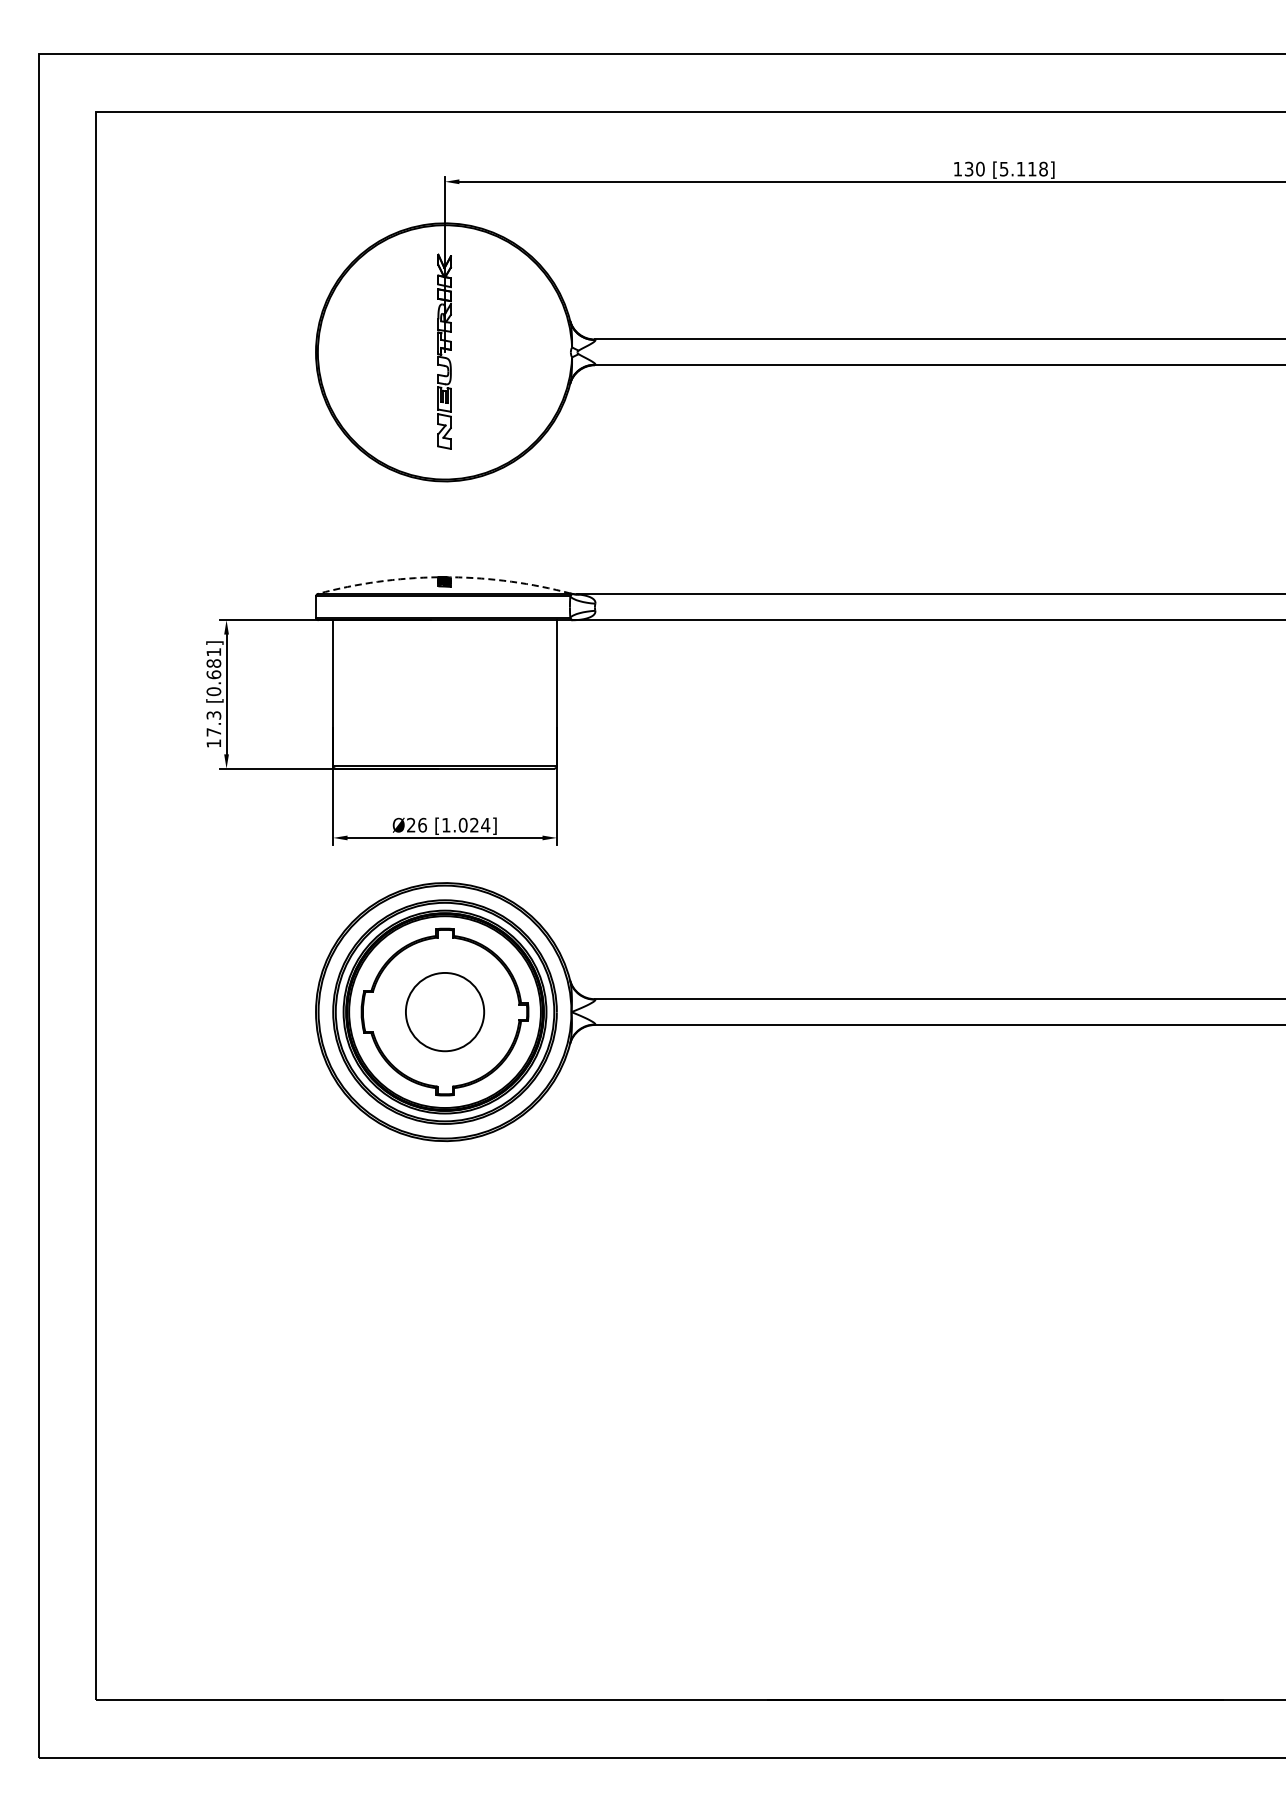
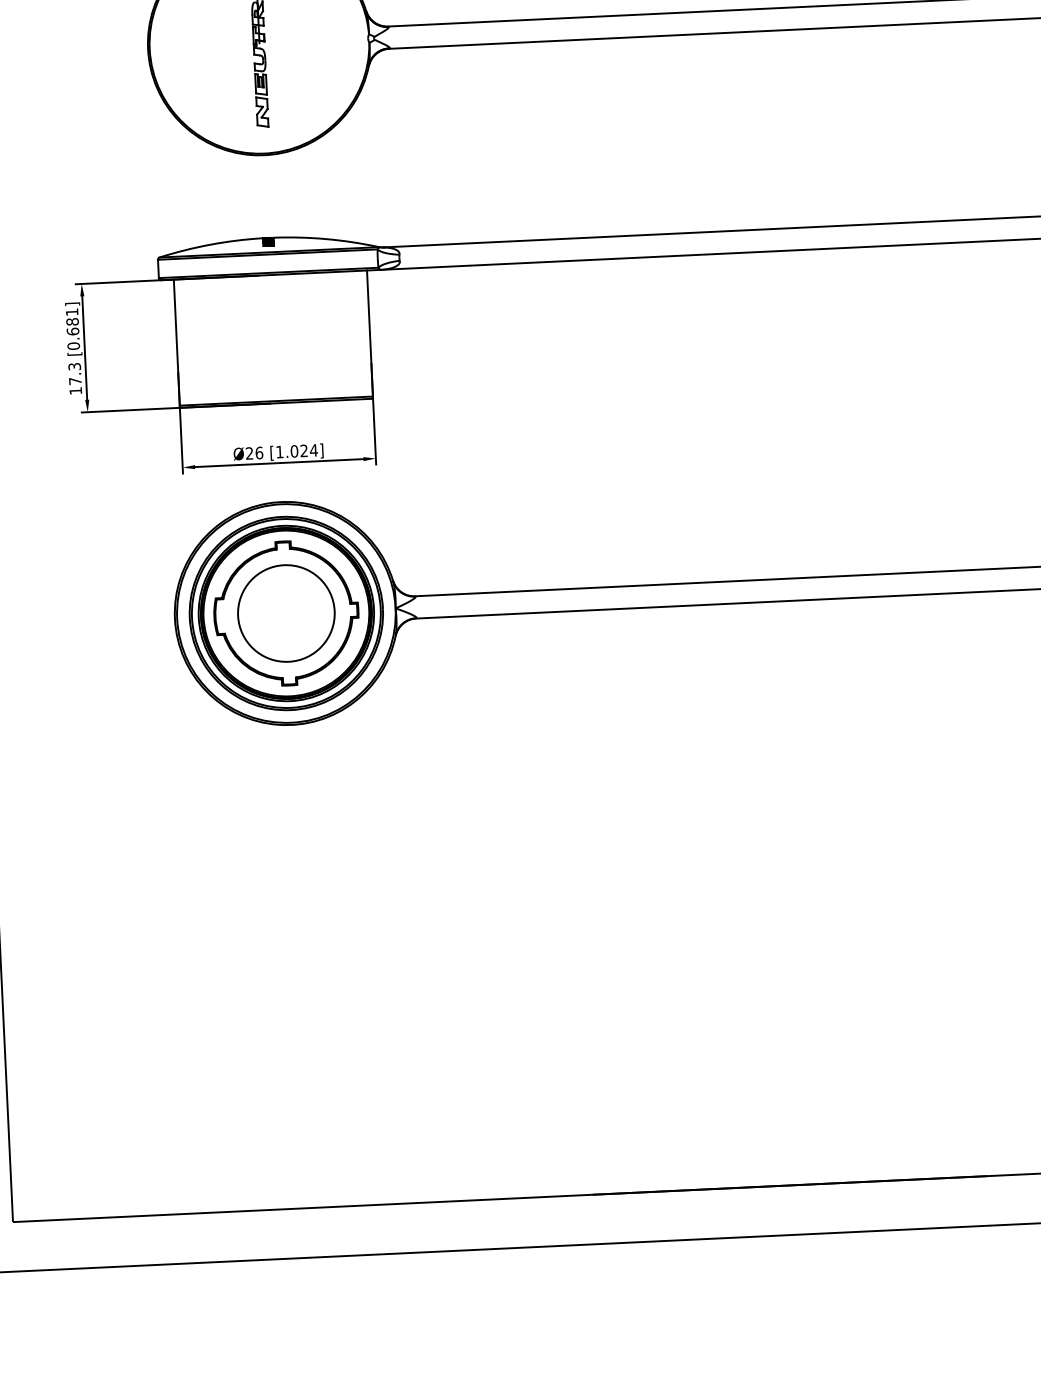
arc: (377, 581) -> (210, 244), dashed -> solid
arc: (511, 581) -> (326, 238), dashed -> solid
circle: (444, 1012) -> (285, 613), size x1.43

